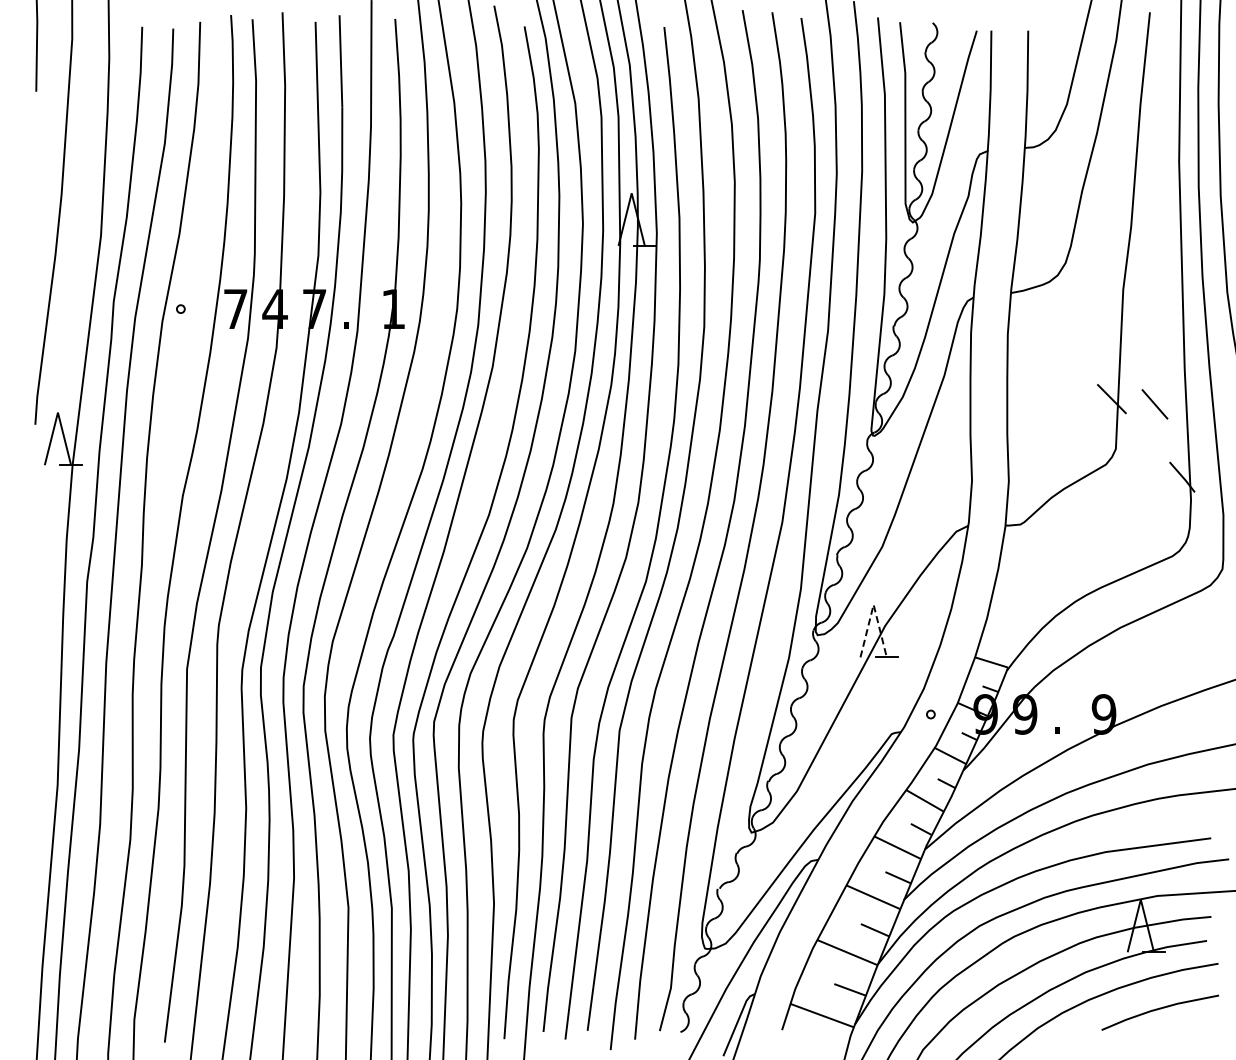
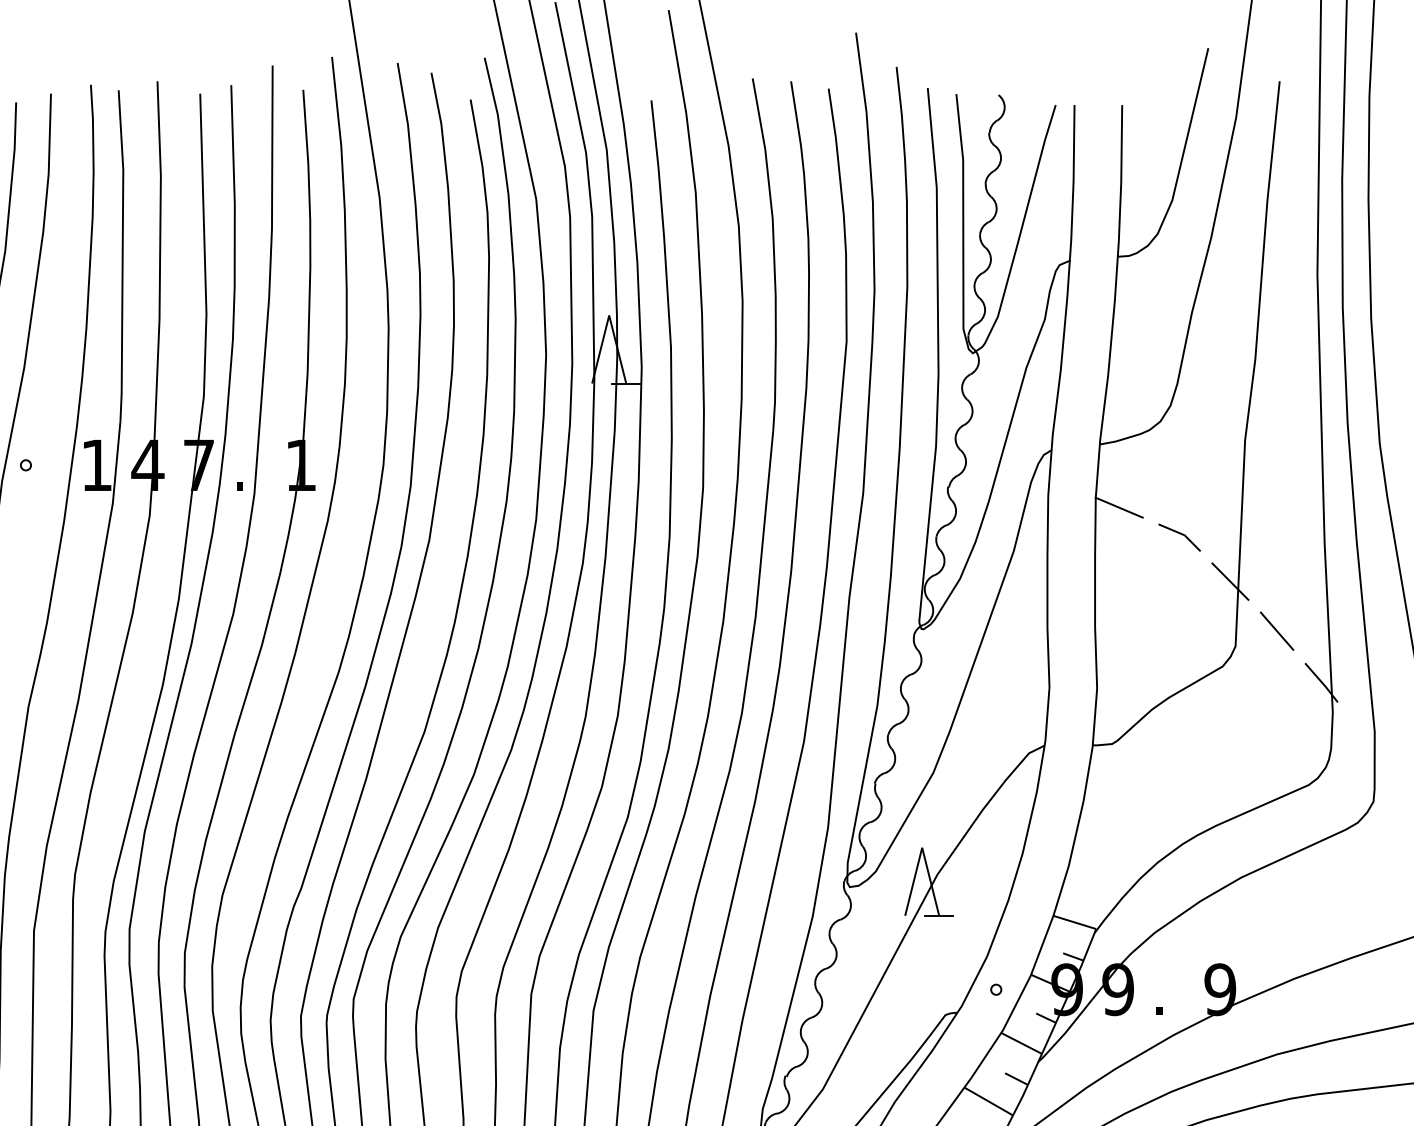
text: (235, 308) -> (96, 464), 7 -> 1
line: (1025, 341) -> (1118, 507), added
line: (1072, 362) -> (1179, 534), added
line: (1154, 404) -> (1276, 631), moved
line: (873, 604) -> (922, 847), dashed -> solid

